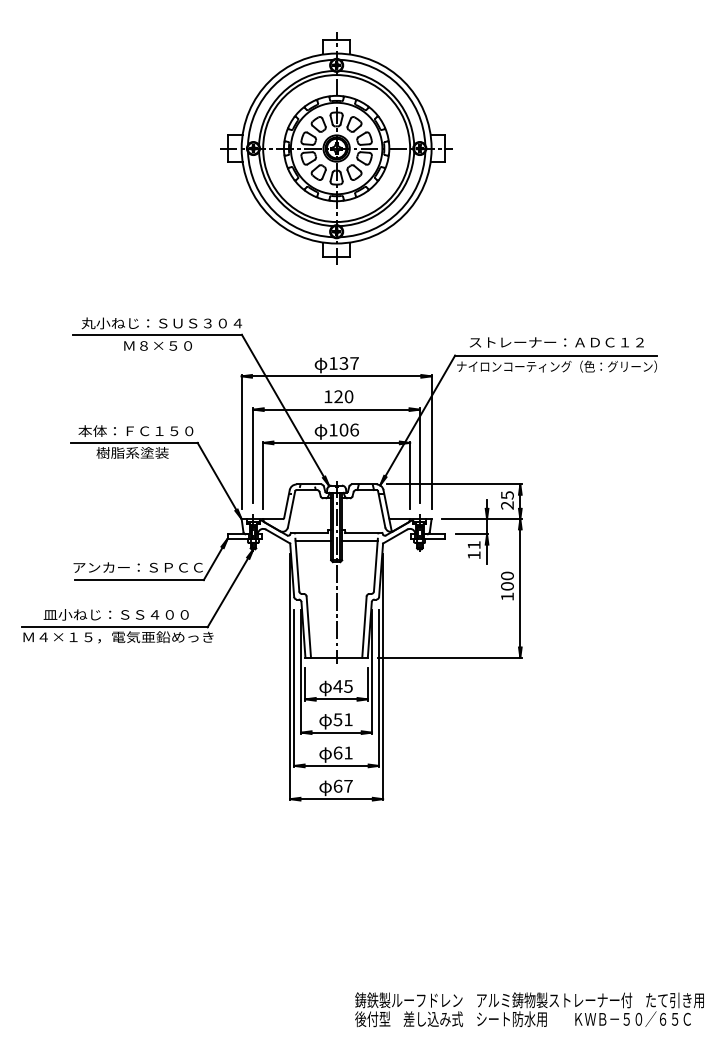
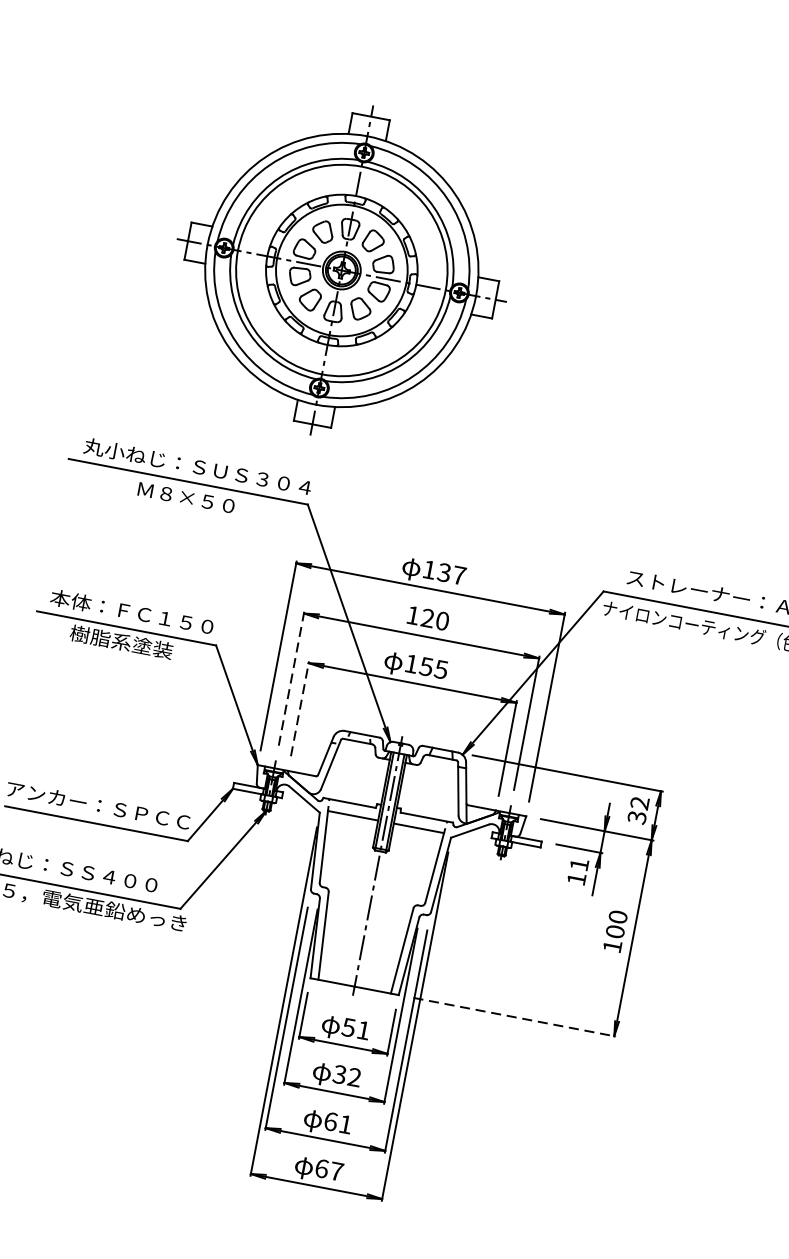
part: (336, 148) -> (341, 270), moved
text: (348, 429) -> (432, 667), 106 -> 155
line: (253, 455) -> (291, 678), solid -> dashed
line: (263, 475) -> (300, 709), solid -> dashed
text: (507, 500) -> (638, 810), 25 -> 32
line: (449, 657) -> (514, 1016), solid -> dashed
text: (342, 686) -> (355, 1028), 45 -> 51
text: (343, 719) -> (347, 1075), 51 -> 32

